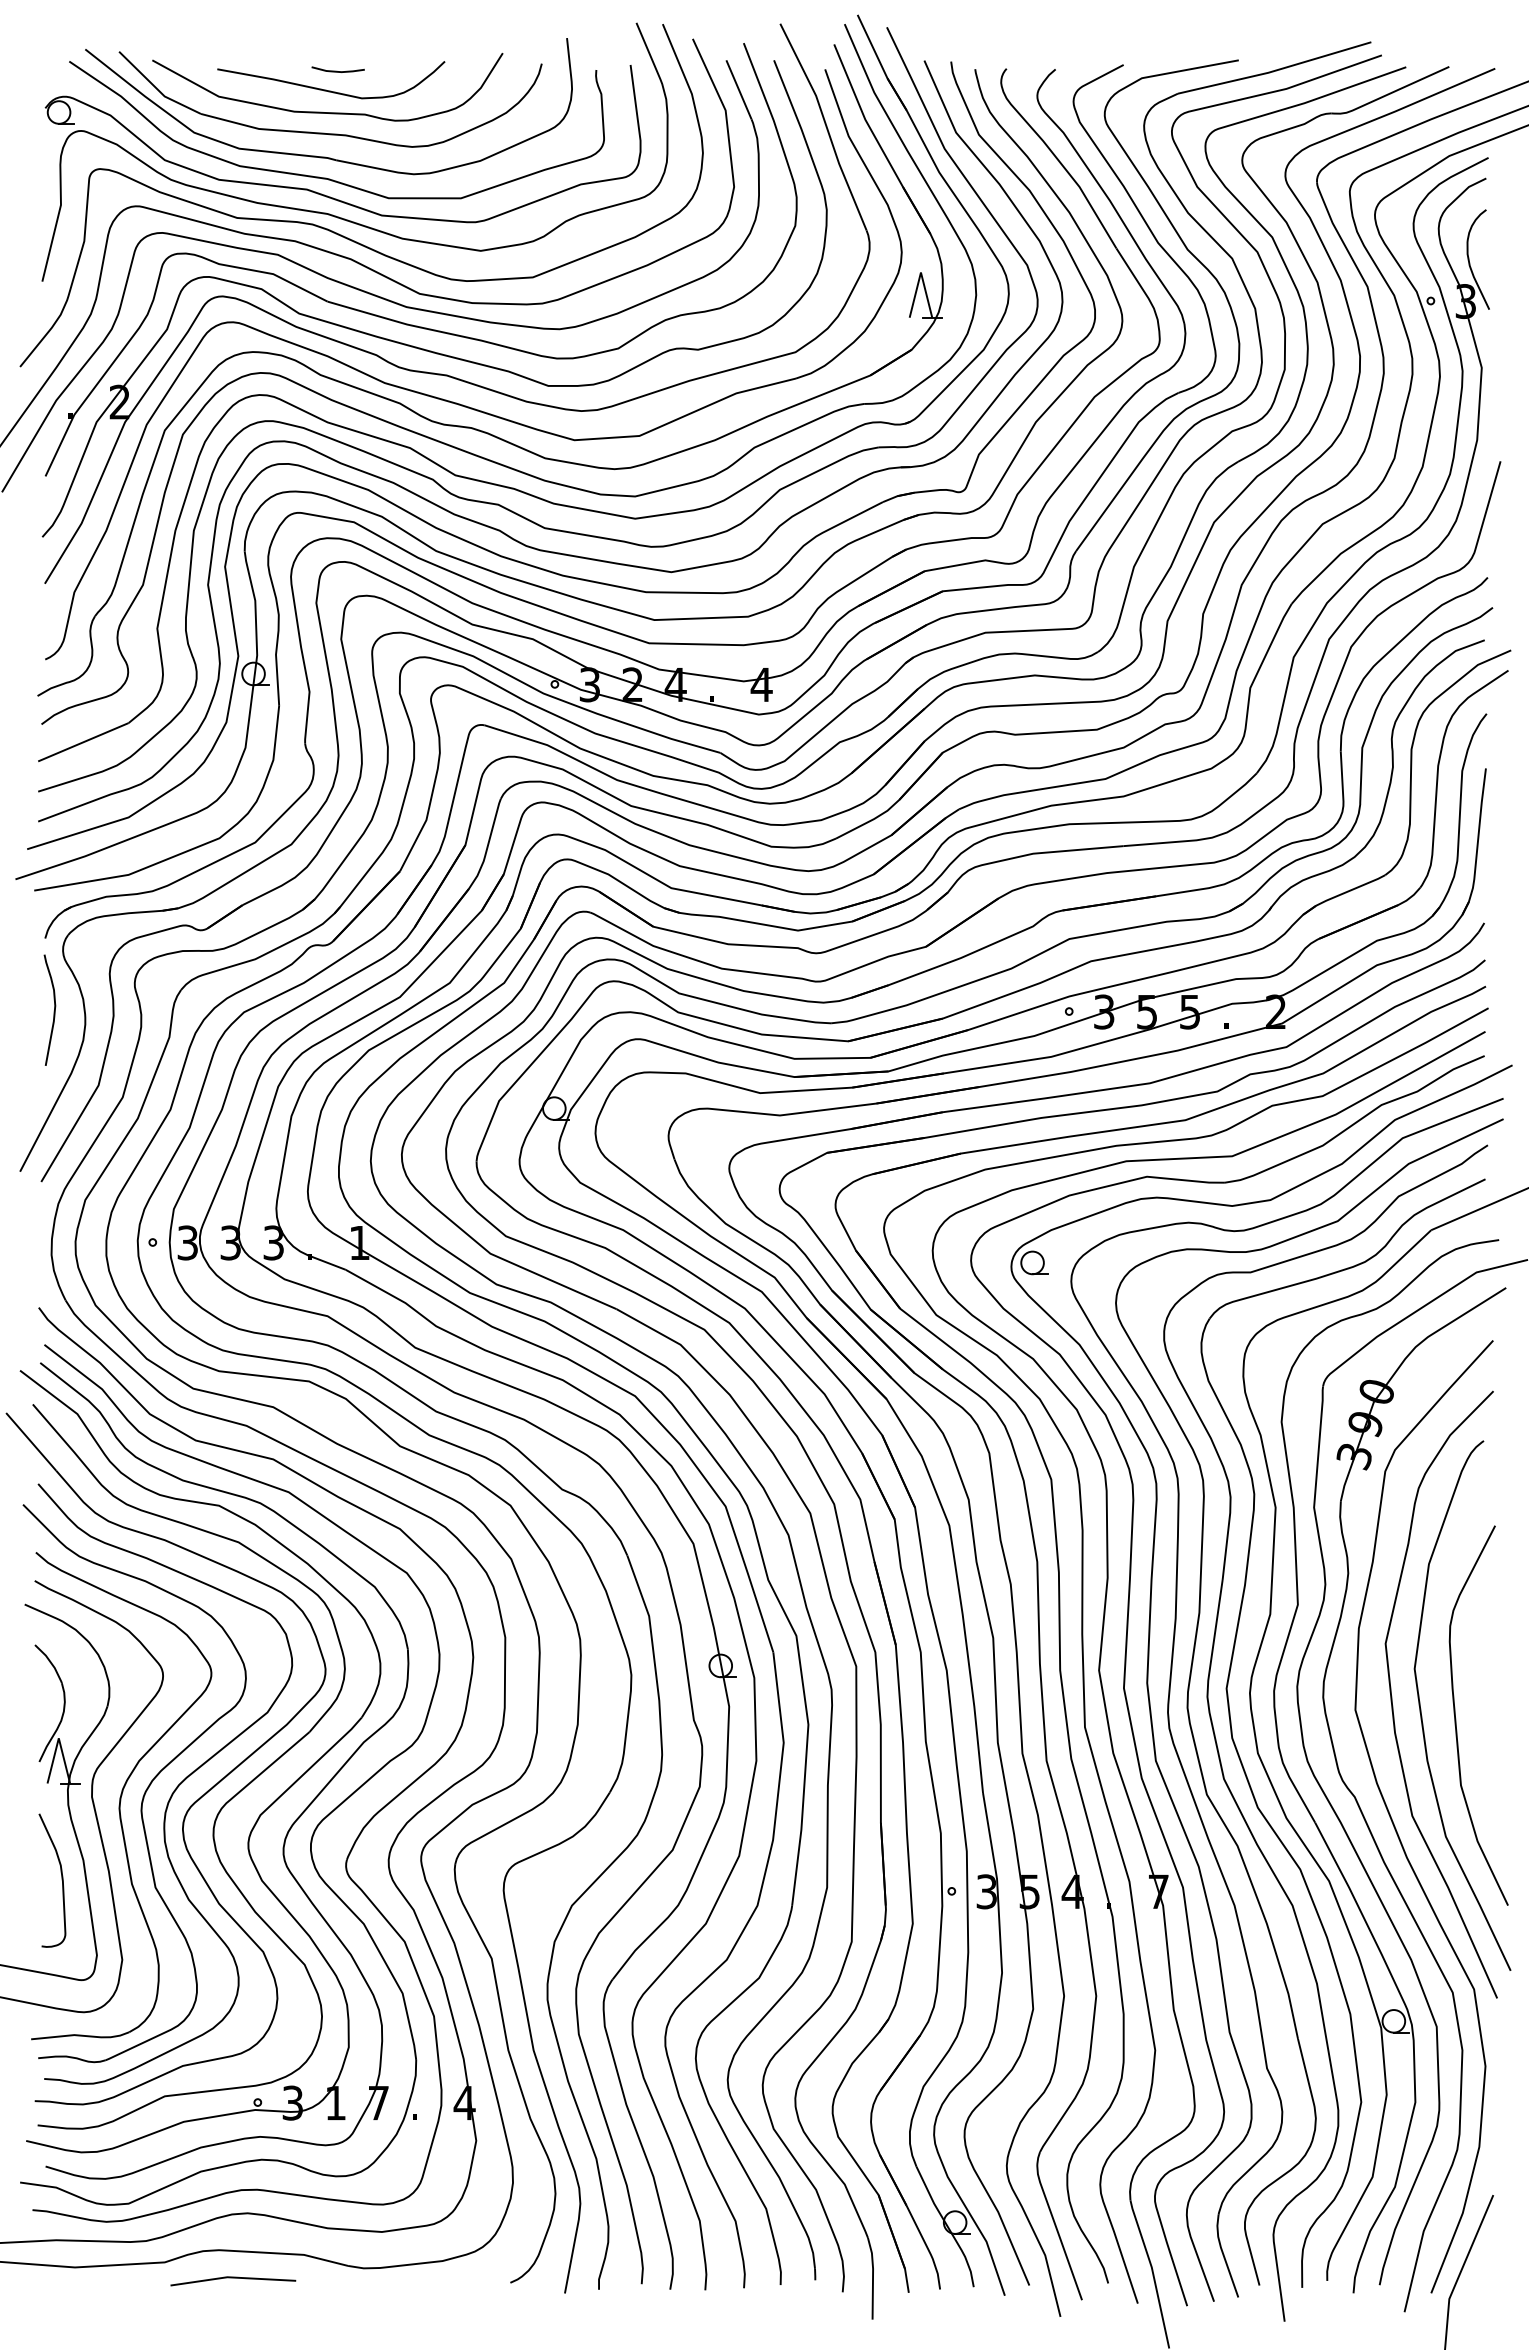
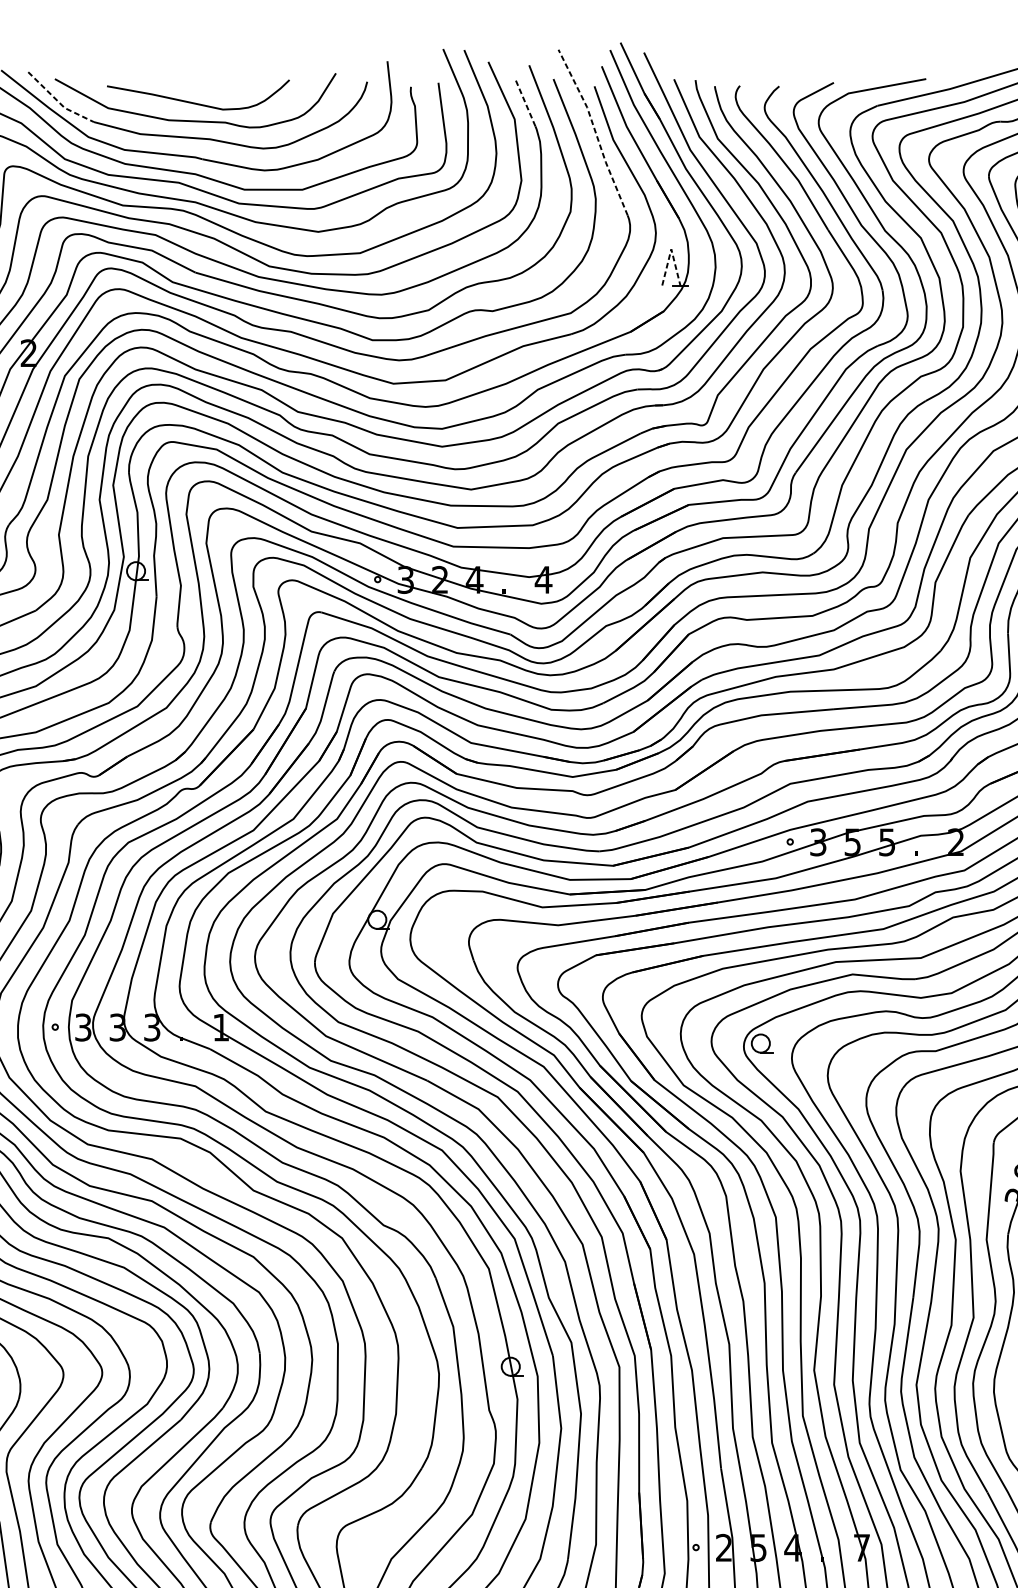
line: (336, 70) -> (202, 87), removed
line: (156, 88) -> (58, 101), solid -> dashed
line: (738, 89) -> (524, 102), solid -> dashed
line: (826, 125) -> (595, 131), solid -> dashed
line: (920, 272) -> (670, 249), solid -> dashed
text: (986, 1891) -> (723, 1547), 3 -> 2

